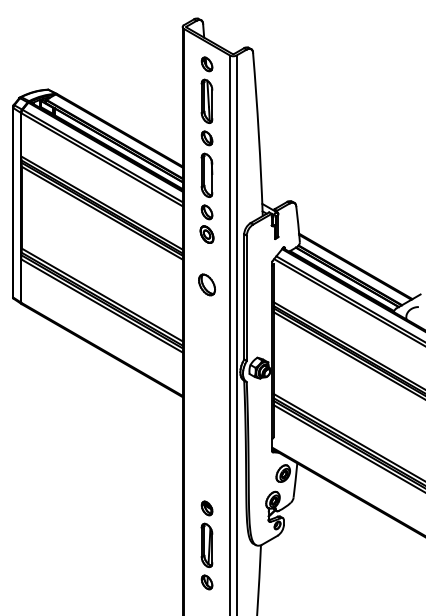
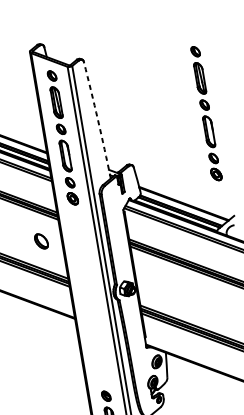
arc: (258, 134) -> (97, 120), solid -> dashed
part: (405, 149) -> (205, 113), added
part: (206, 284) -> (41, 241), moved

